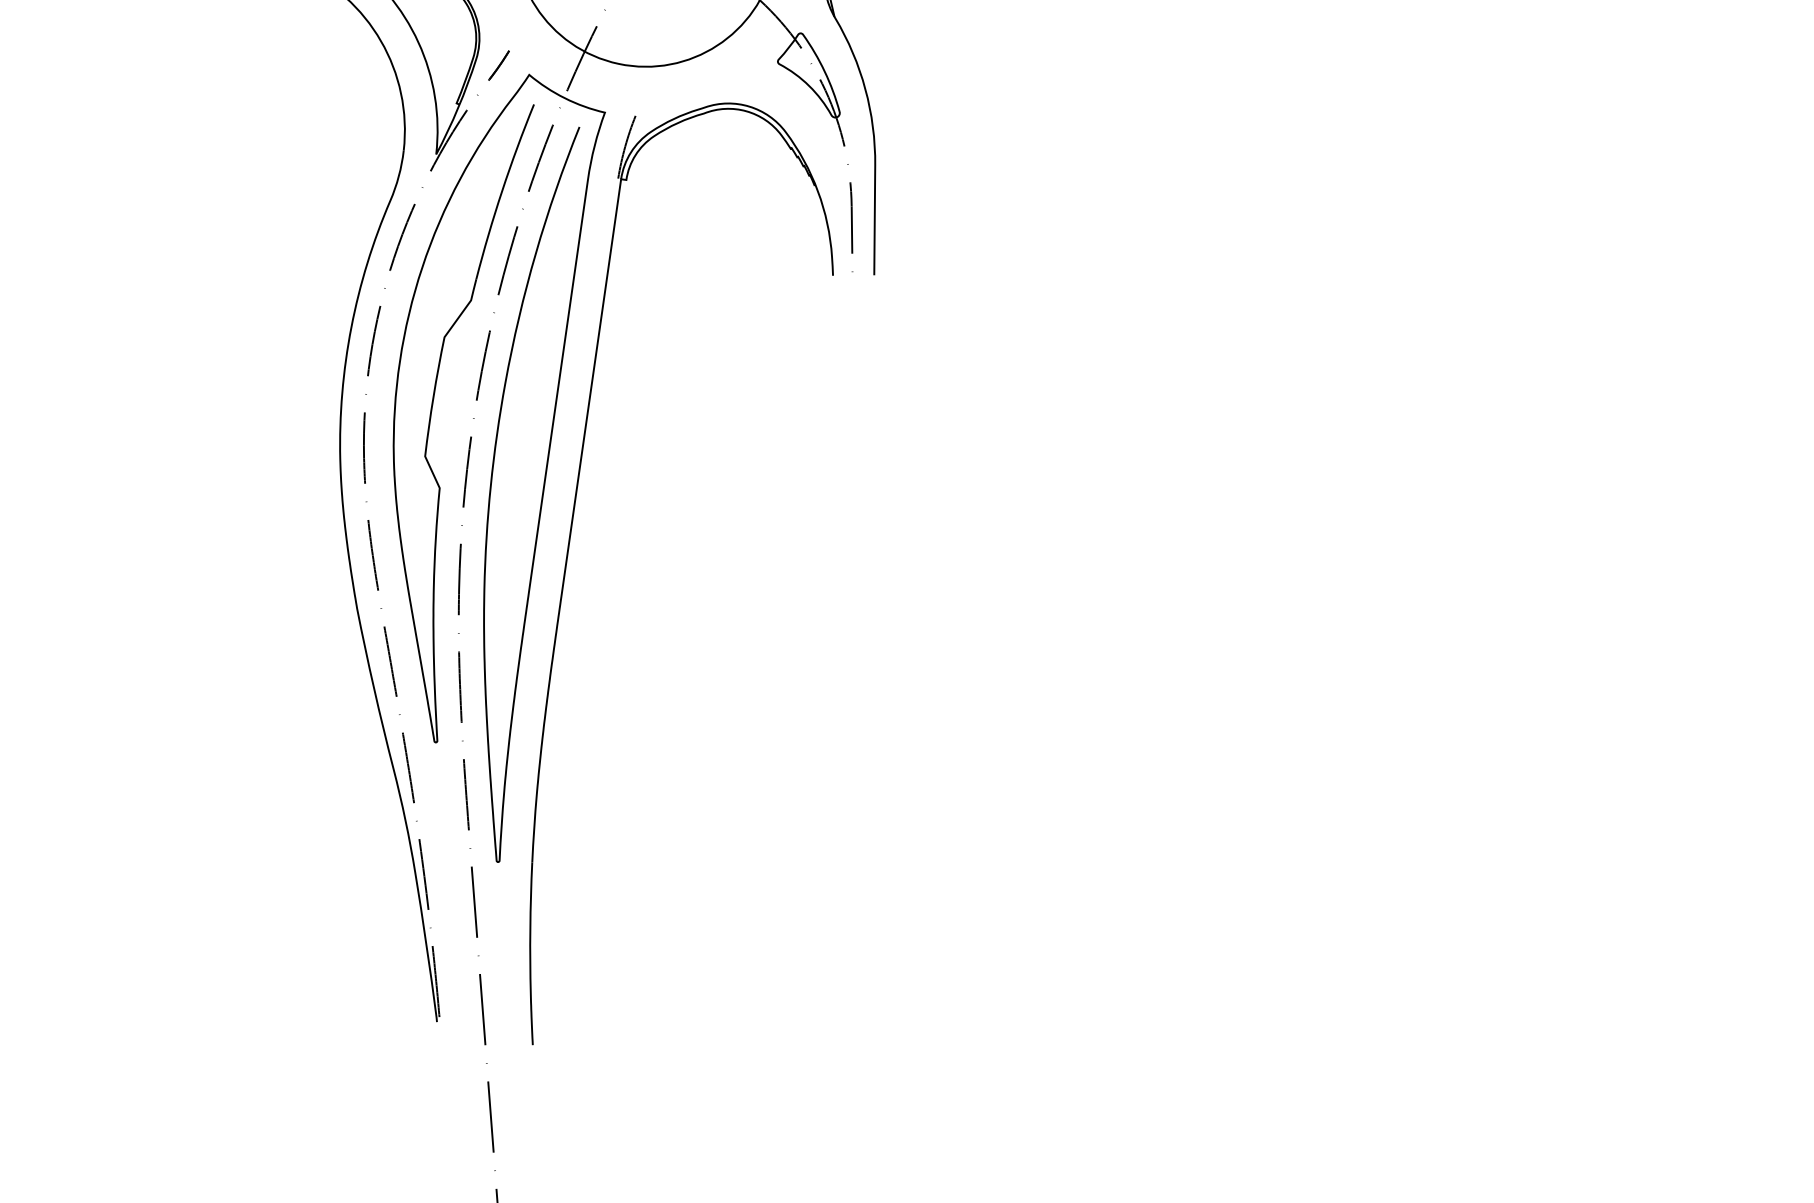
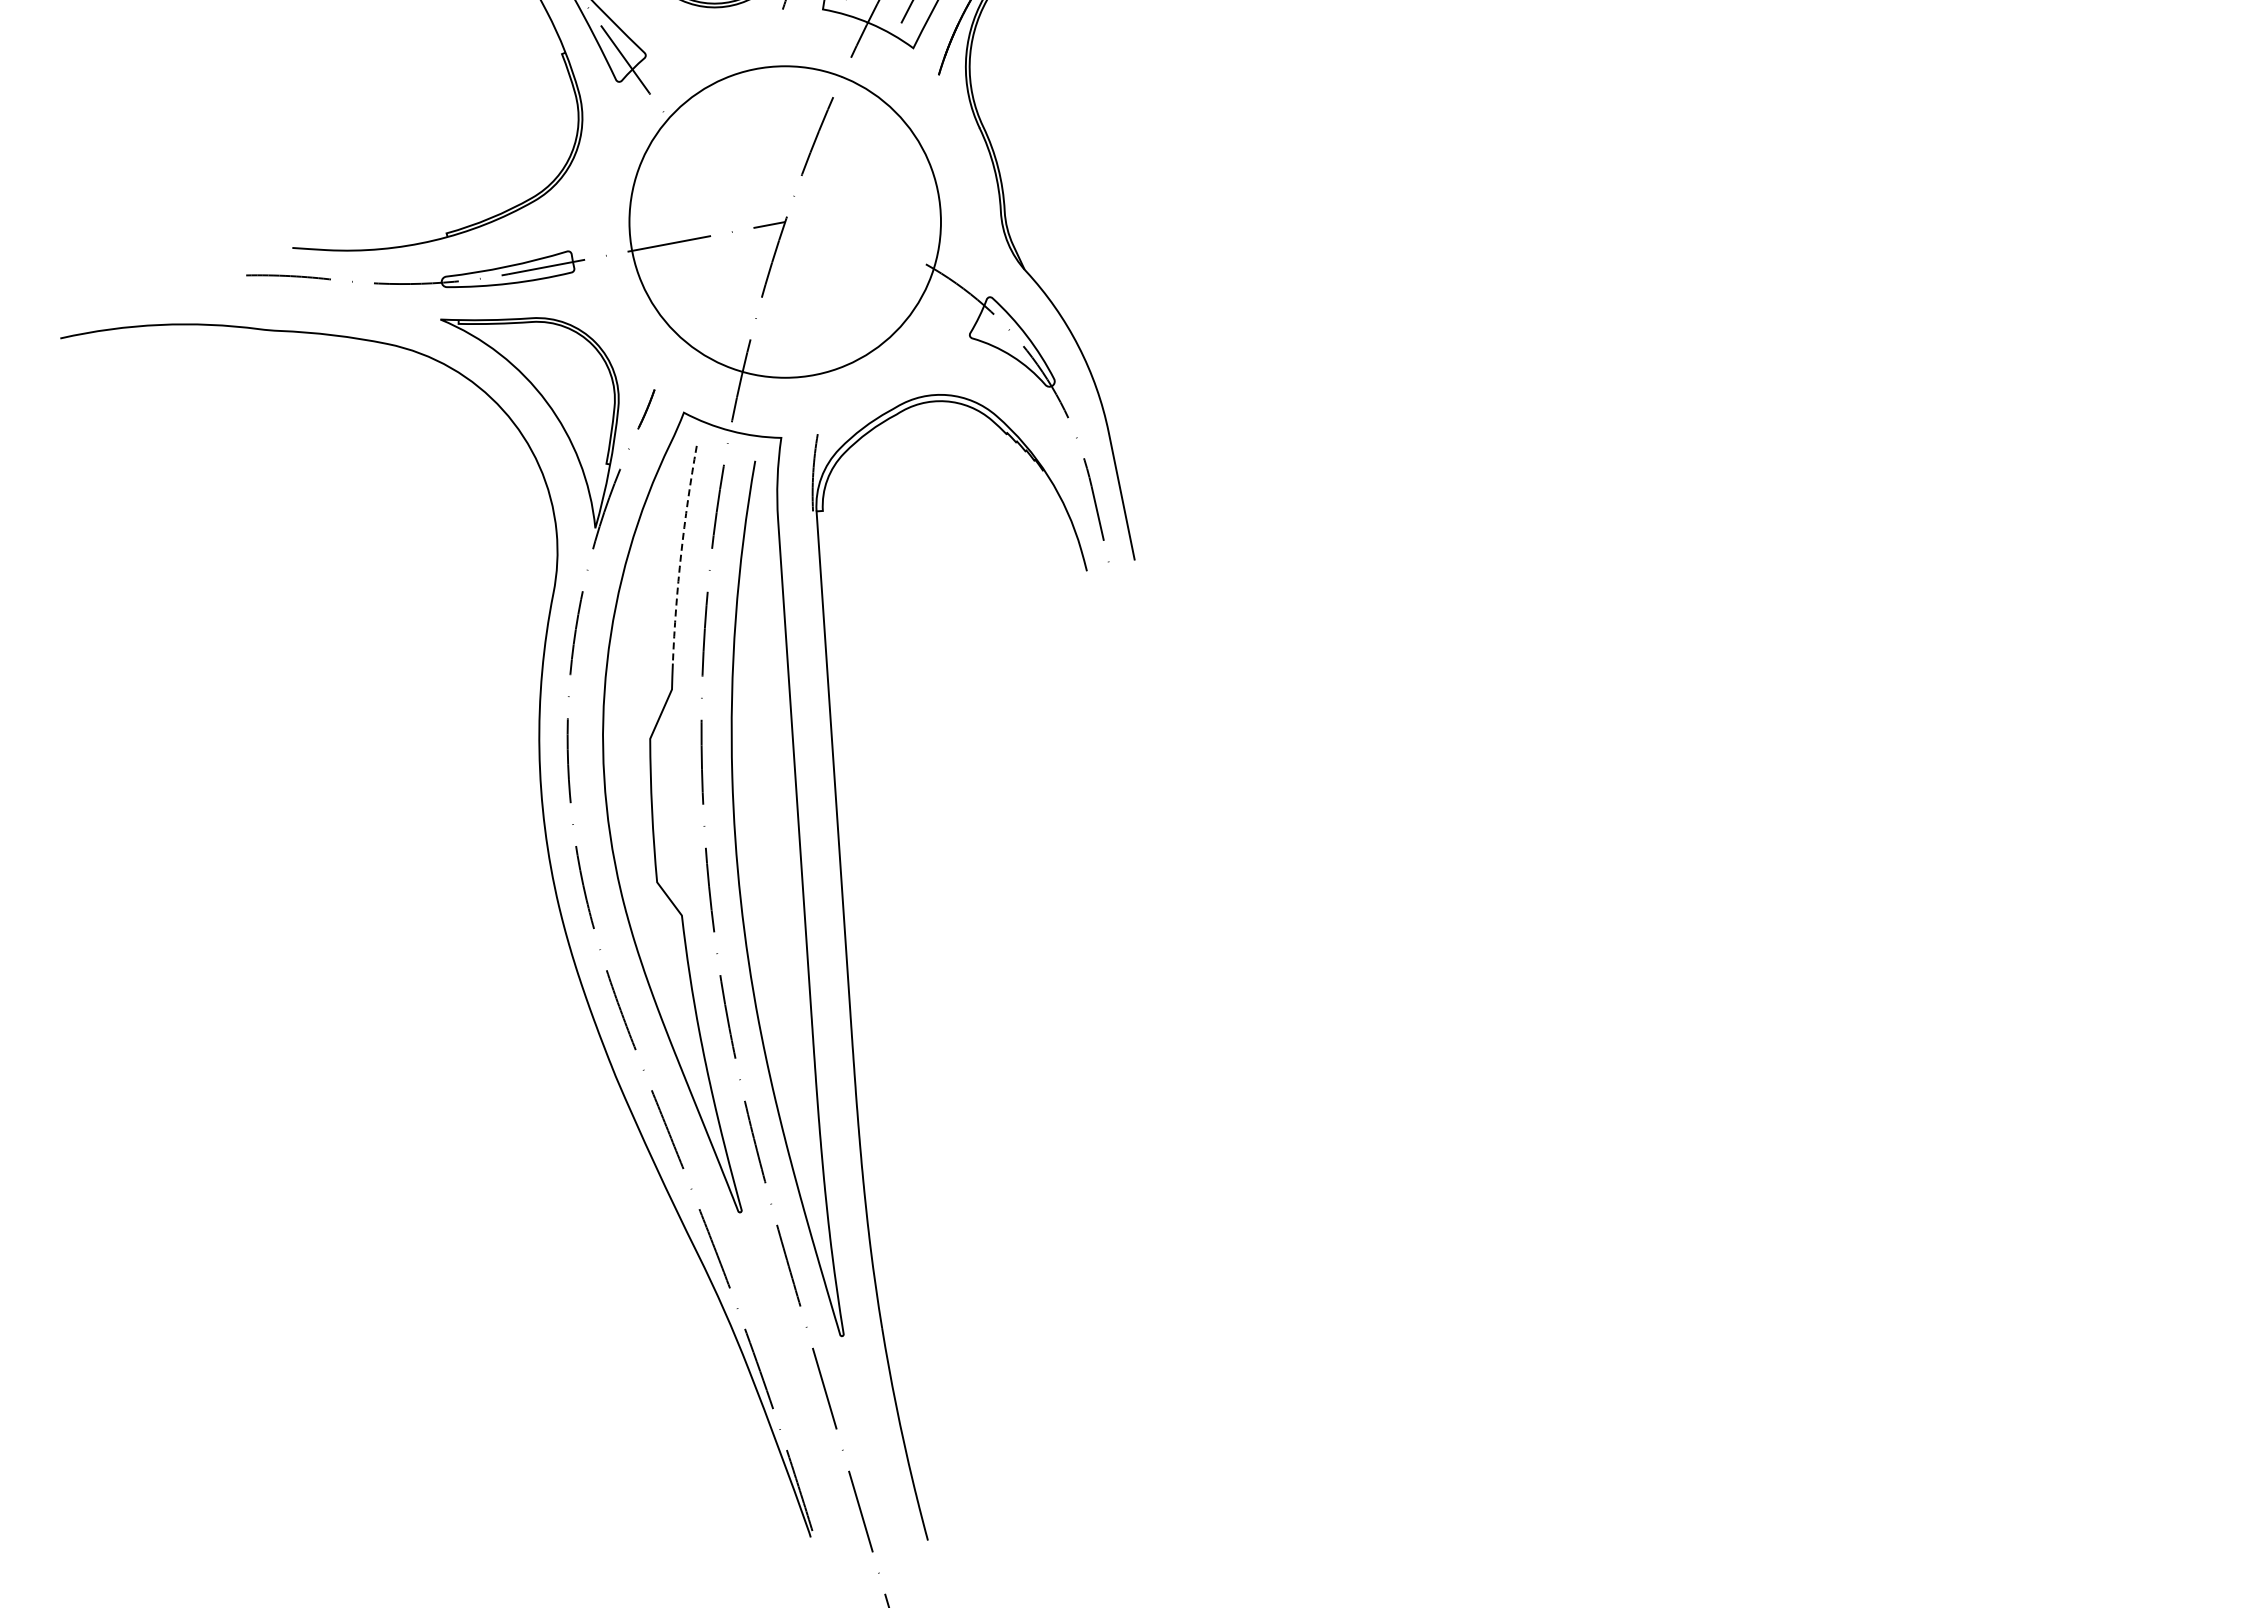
line: (502, 191) -> (681, 554), solid -> dashed

